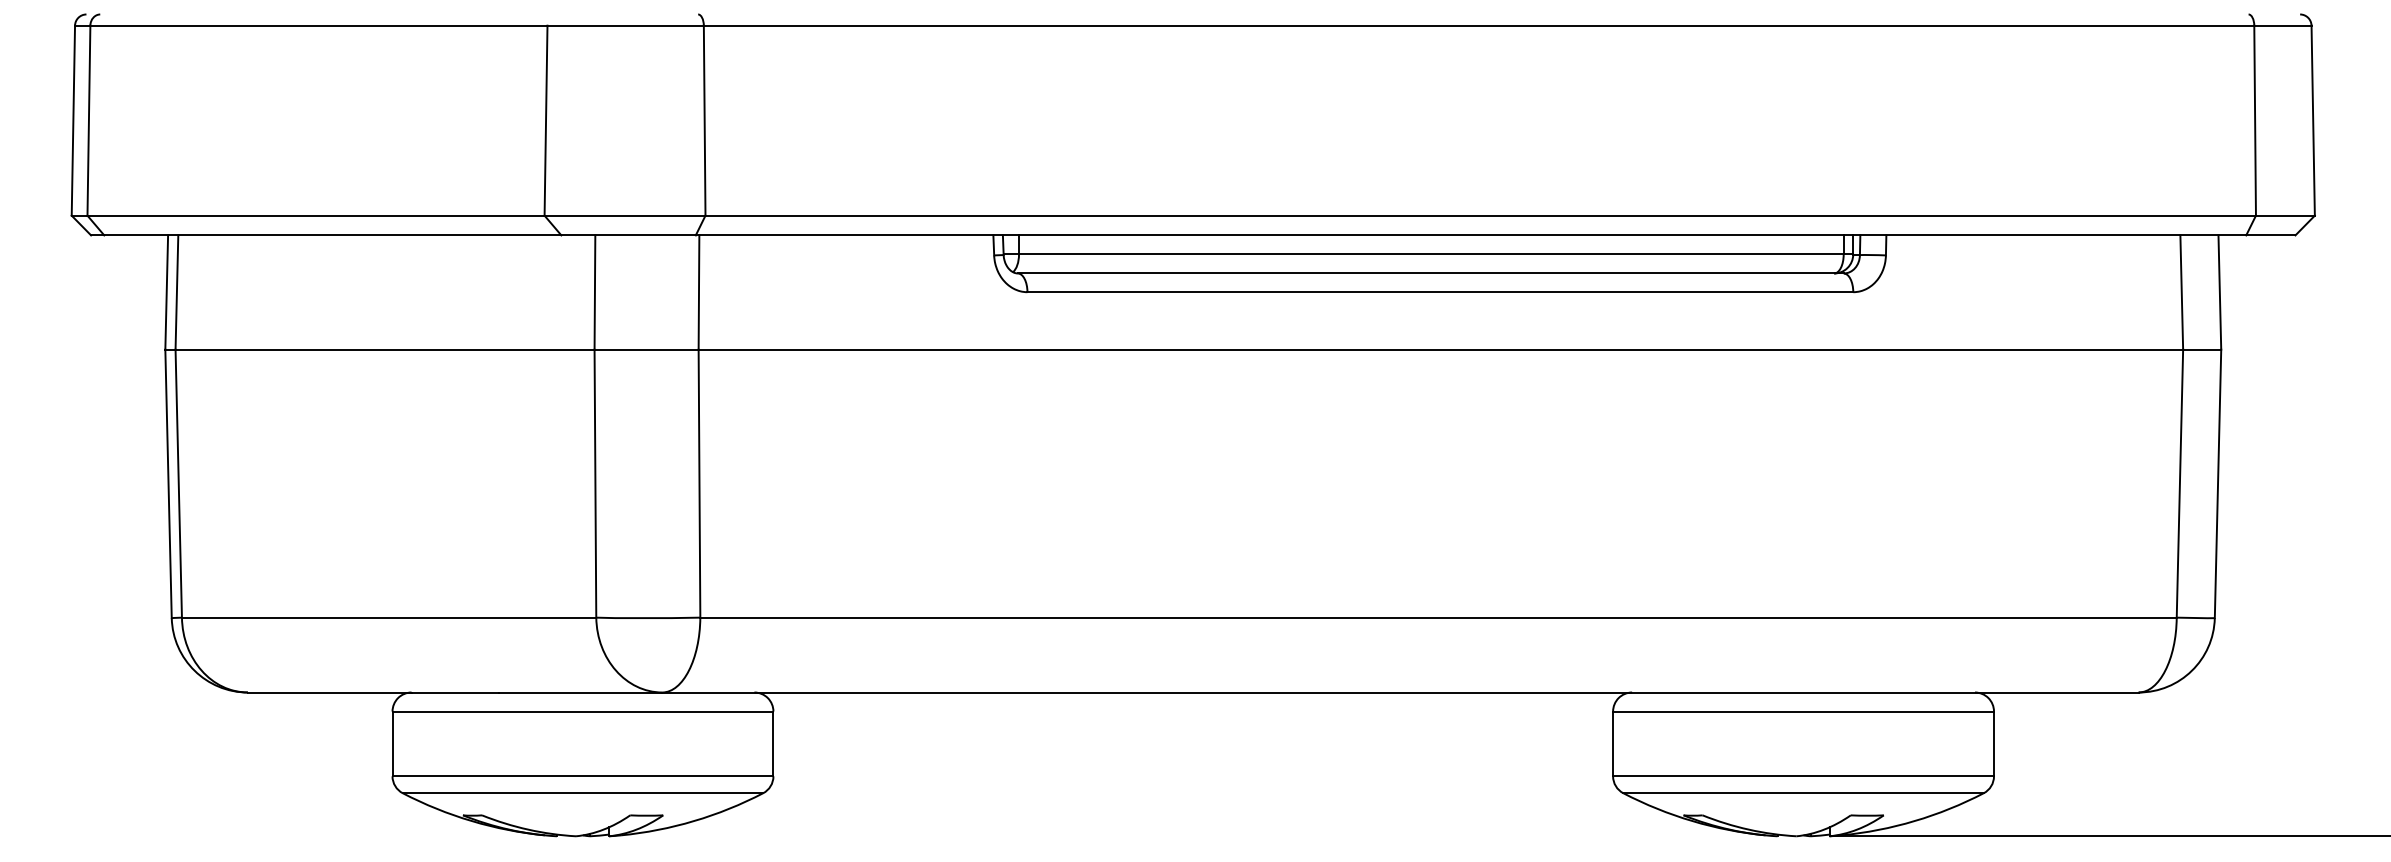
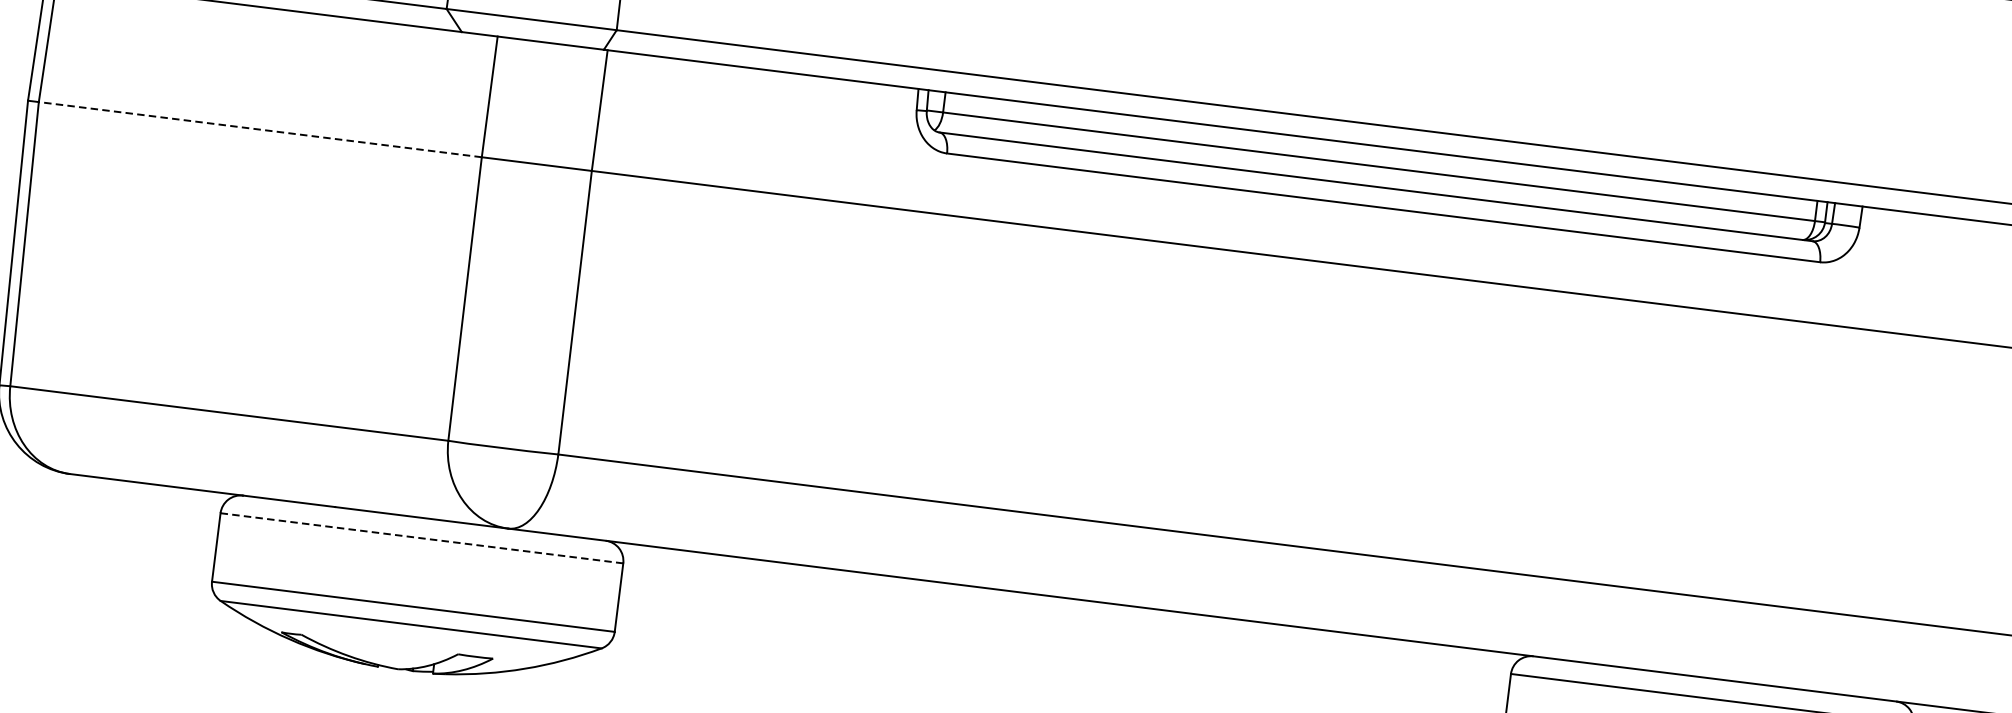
line: (385, 349) -> (260, 129), solid -> dashed
line: (583, 711) -> (422, 538), solid -> dashed

